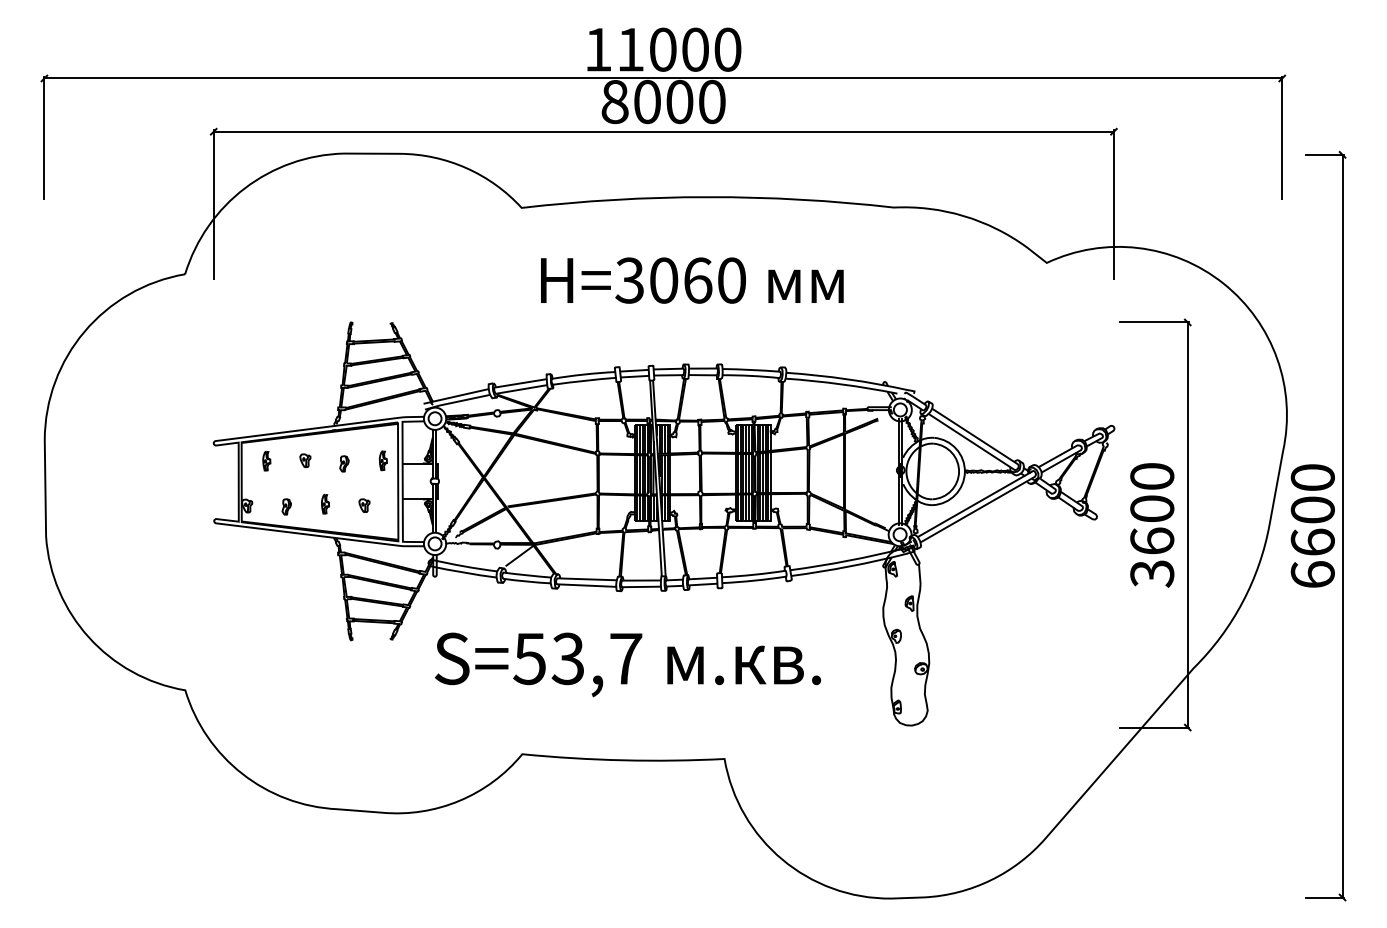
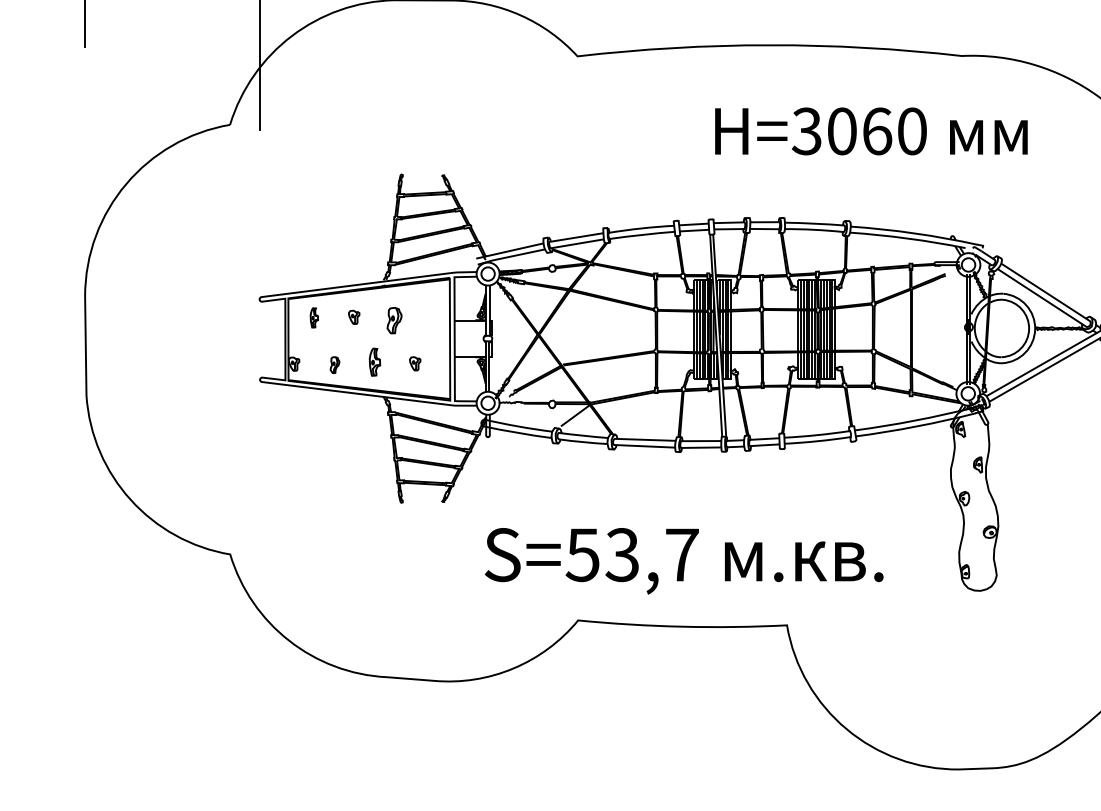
text: (692, 280) -> (871, 131), moved
part: (382, 460) -> (433, 317), removed
part: (344, 463) -> (394, 320), size x1.6
part: (325, 504) -> (374, 362), size x1.4
text: (628, 664) -> (684, 560), moved

